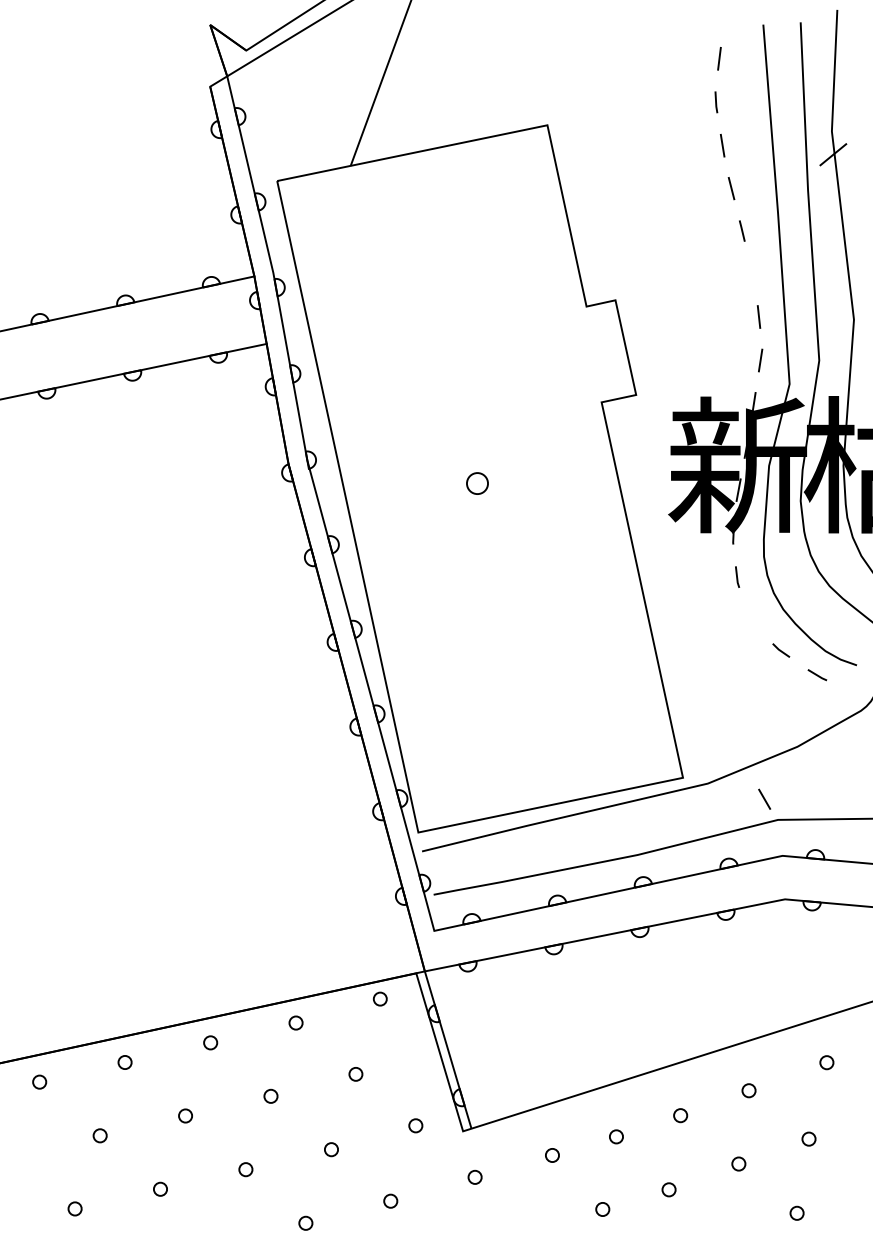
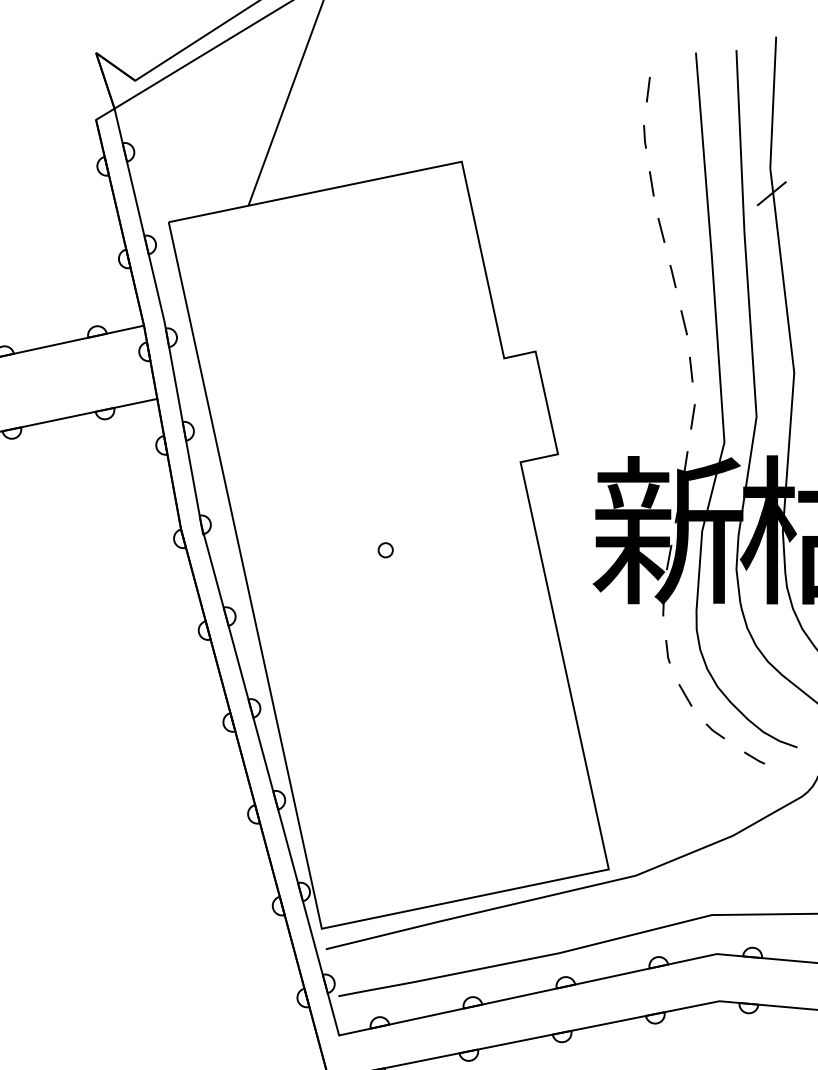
line: (752, 273) -> (684, 322), added
circle: (476, 483) -> (384, 550), size x0.62
line: (764, 798) -> (685, 694), moved

